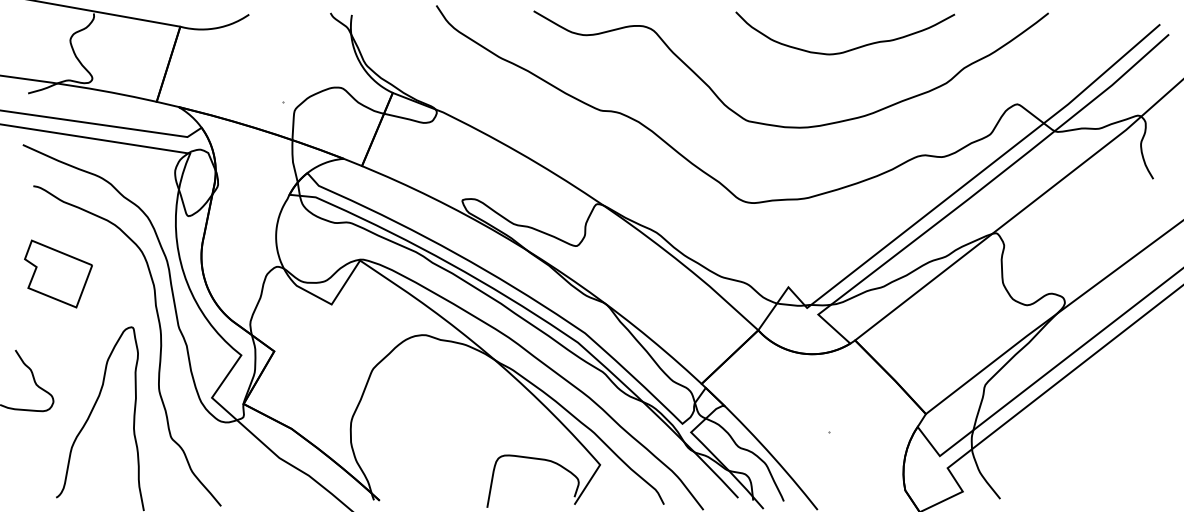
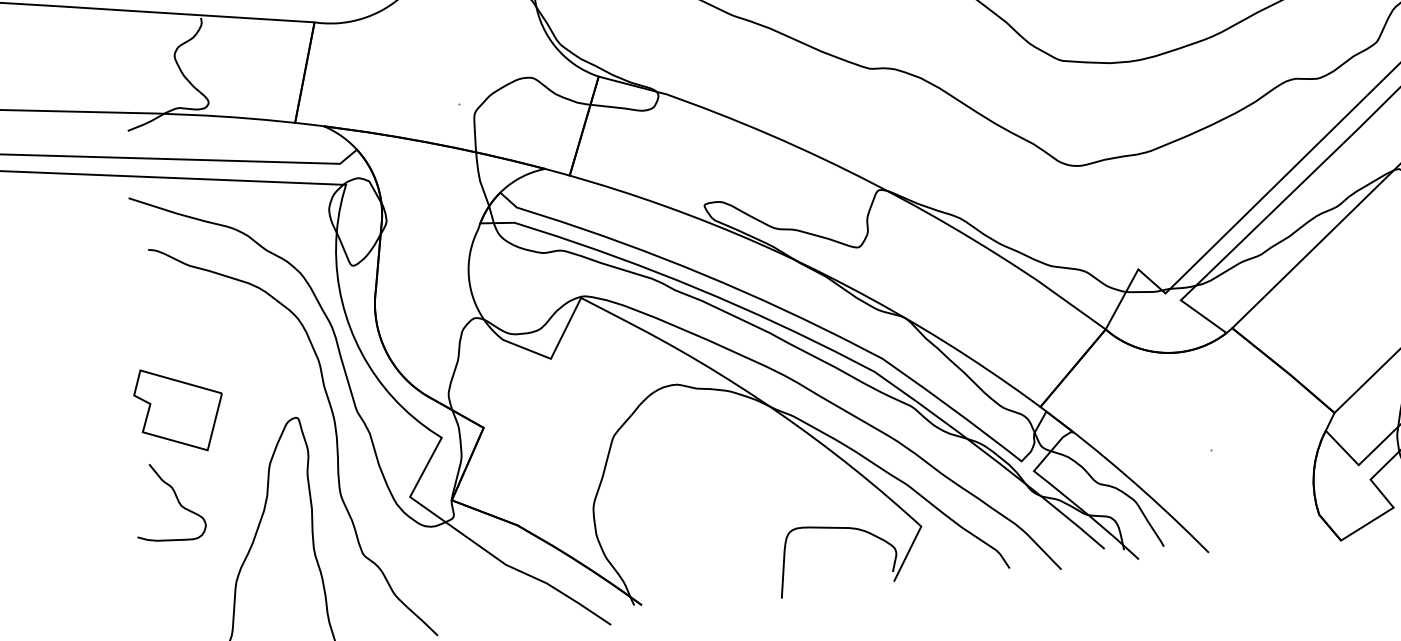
part: (58, 273) -> (179, 409), moved

